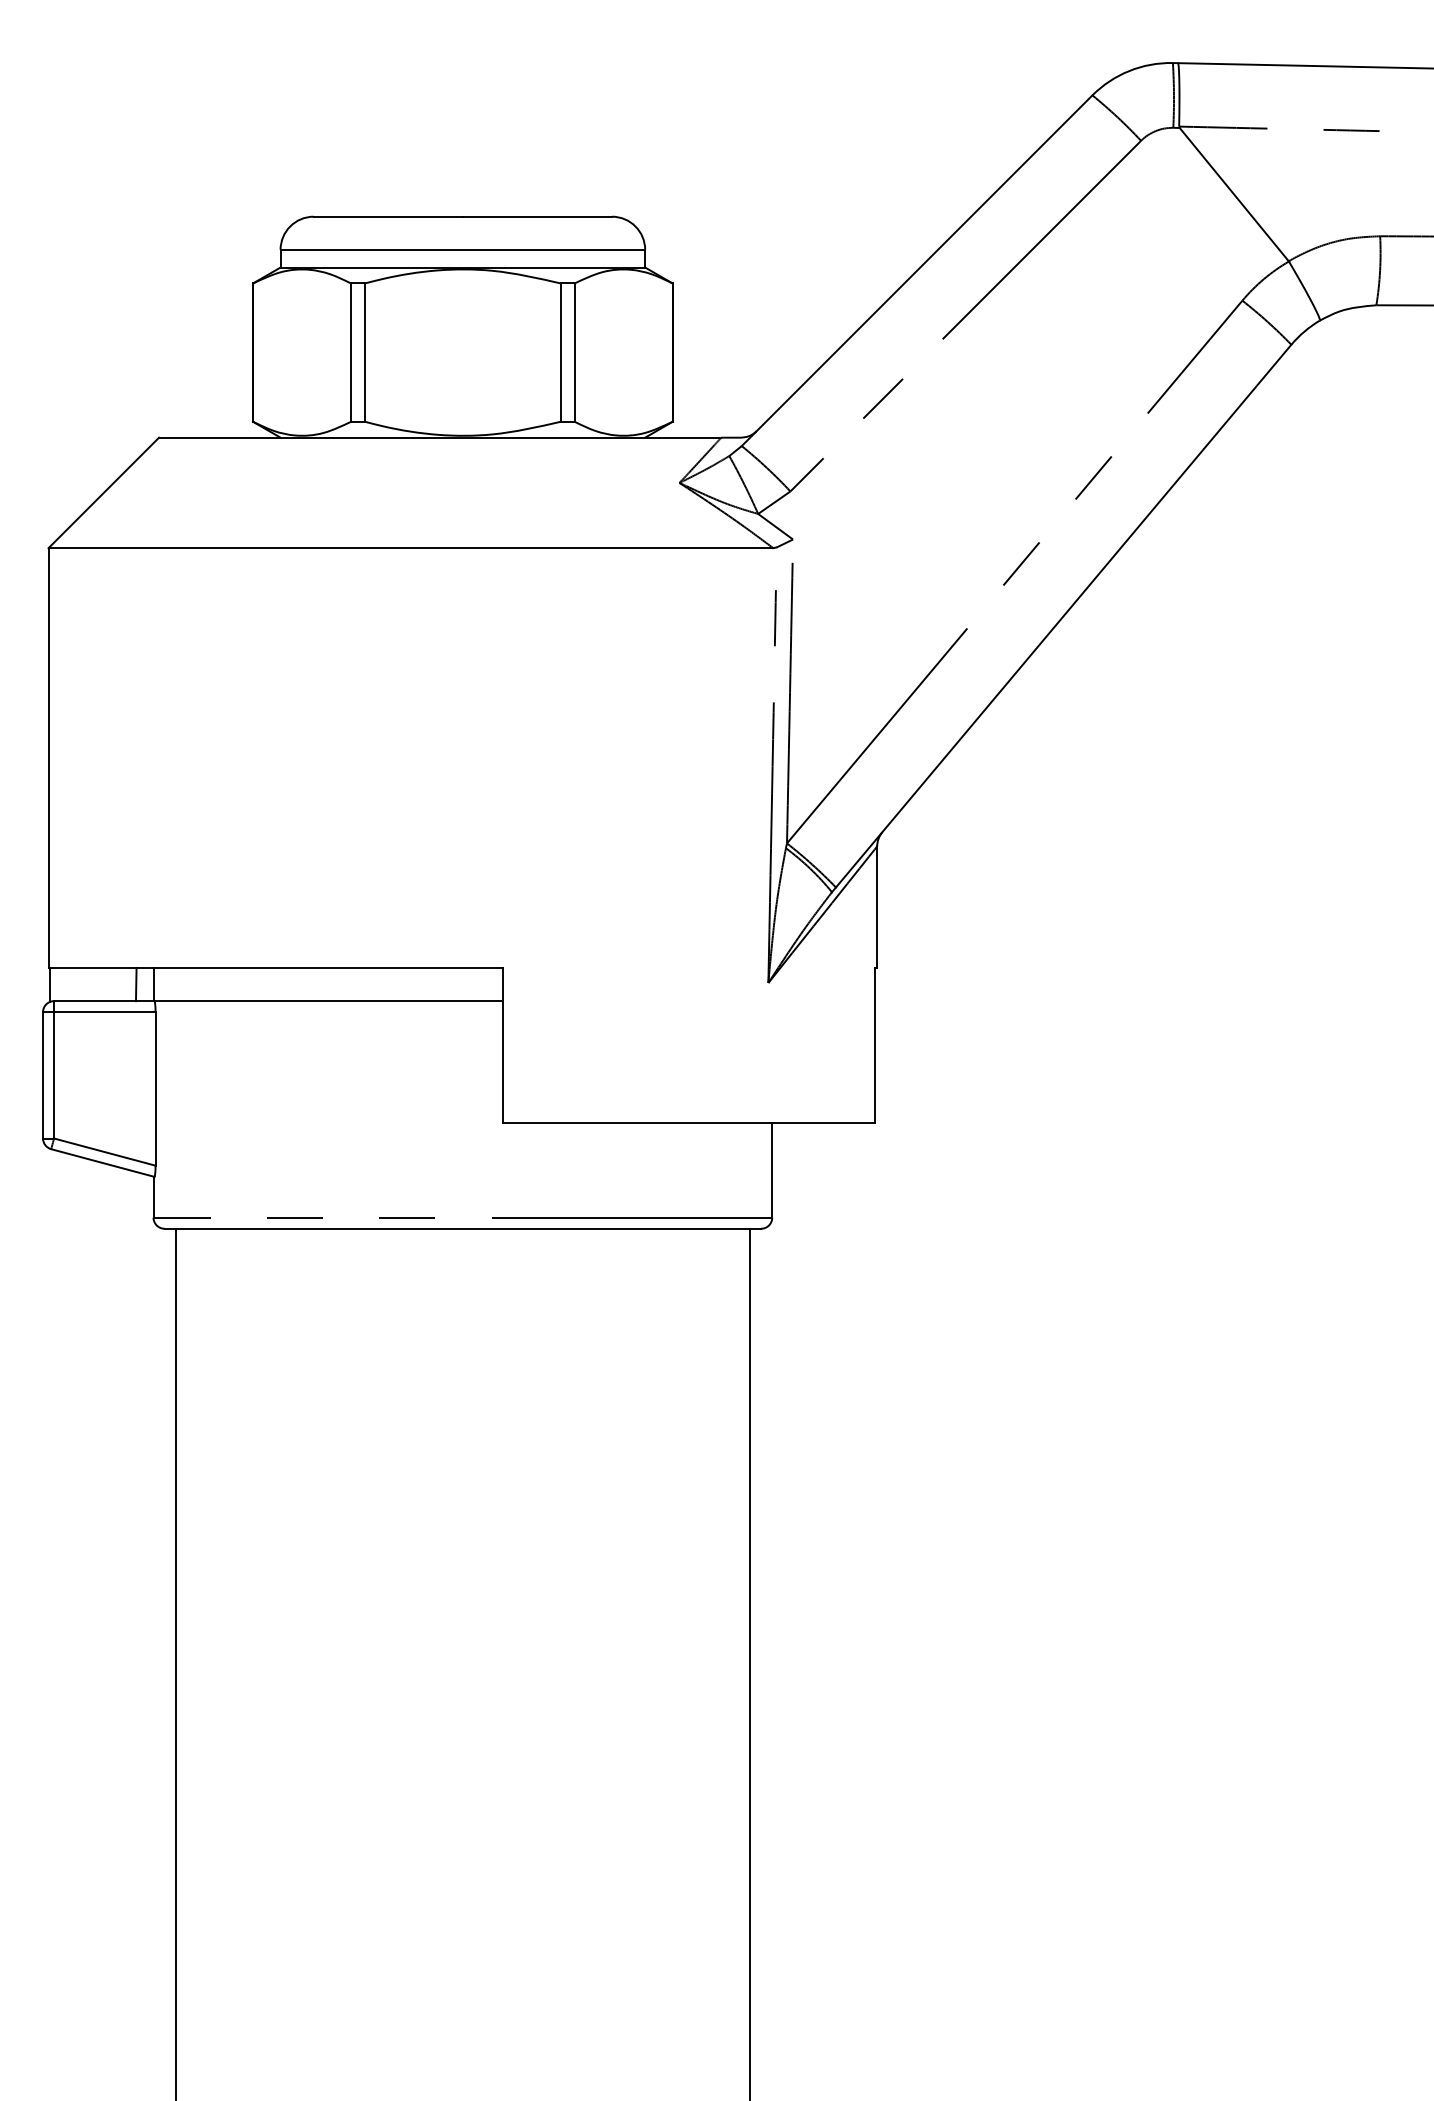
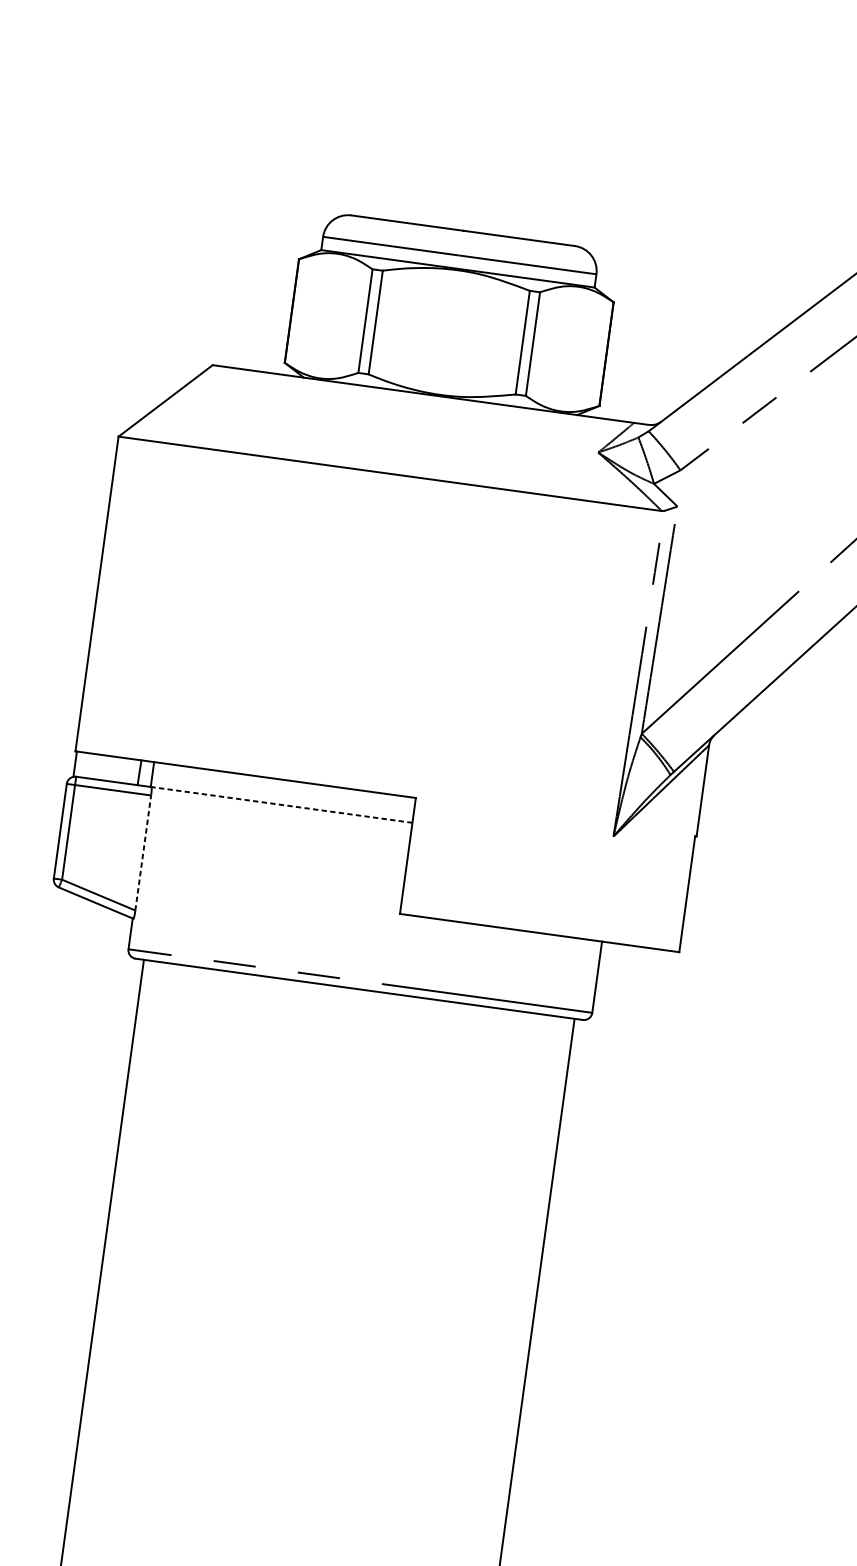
line: (328, 1001) -> (281, 805), solid -> dashed
line: (155, 1088) -> (143, 852), solid -> dashed

